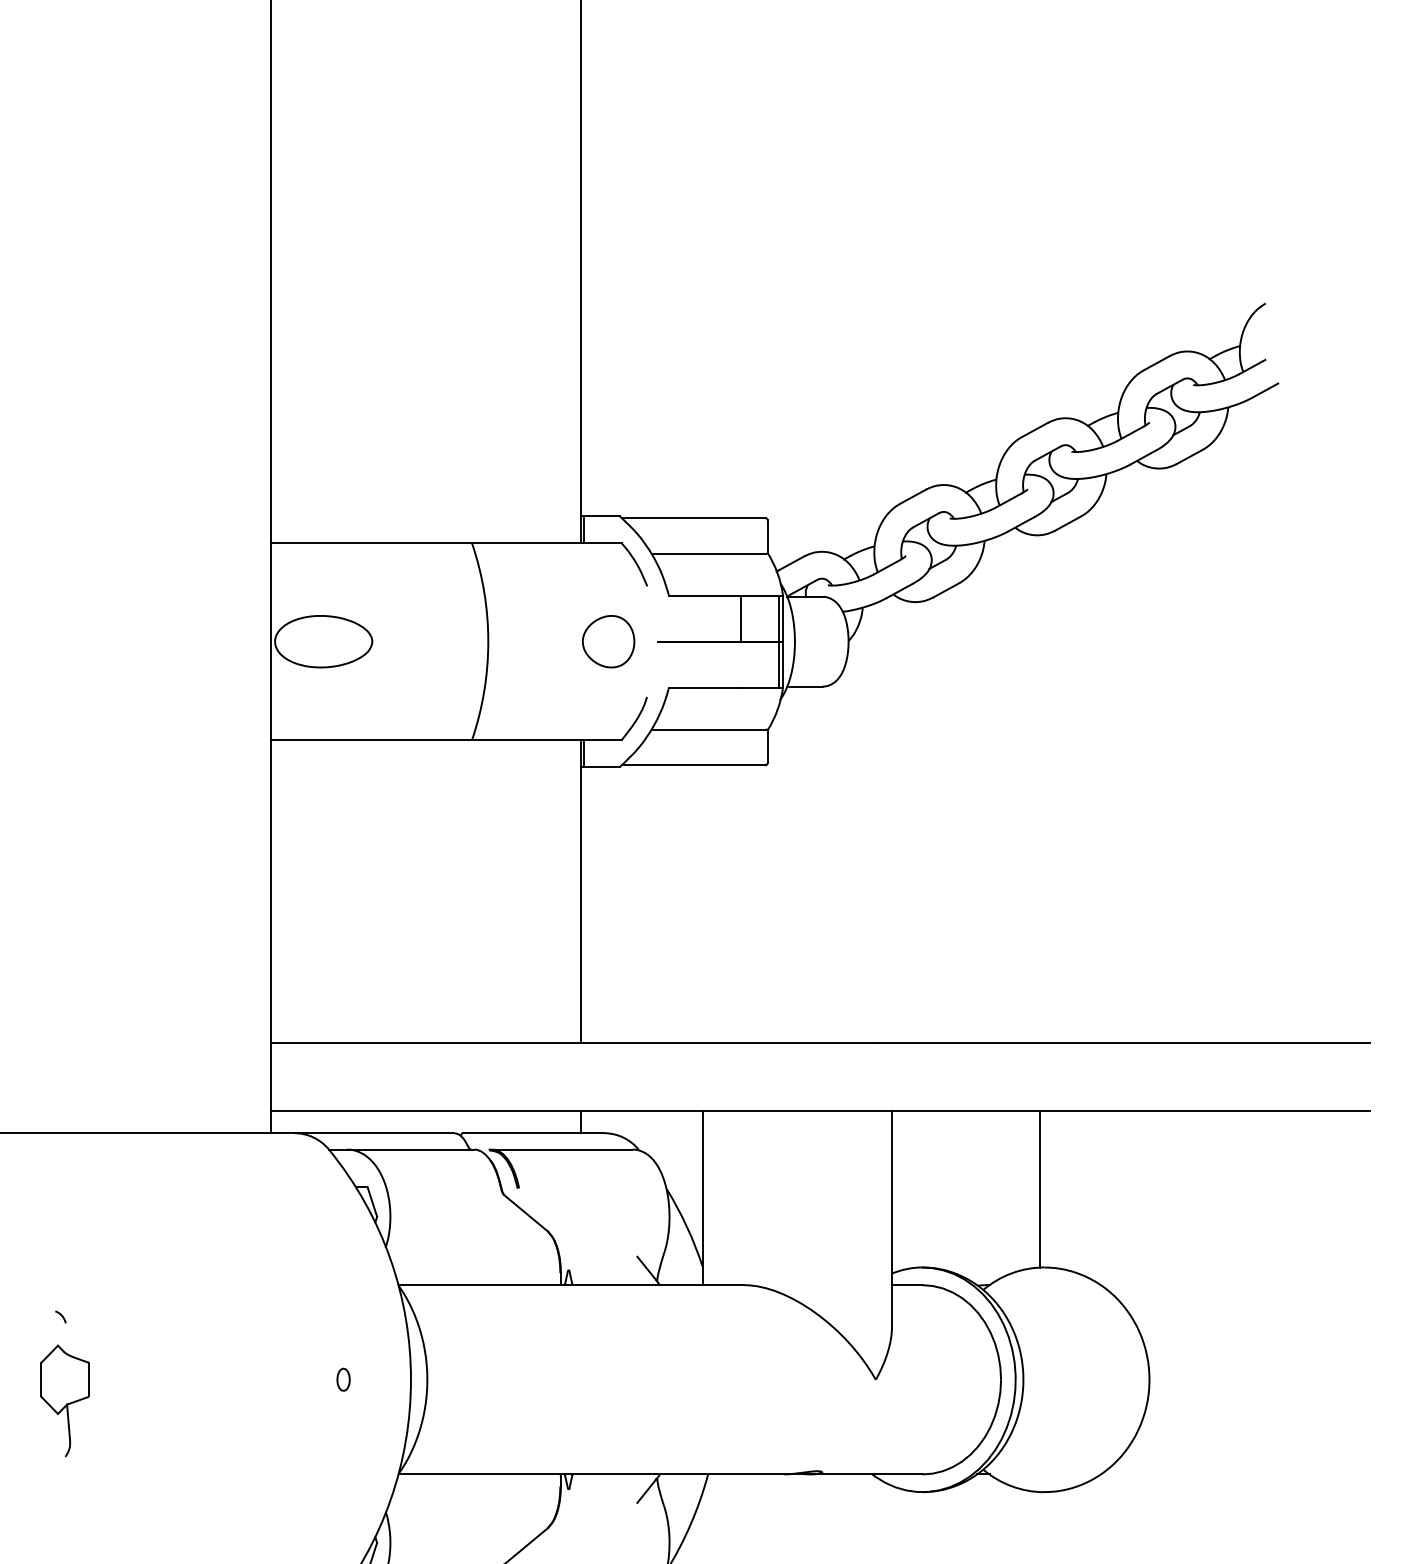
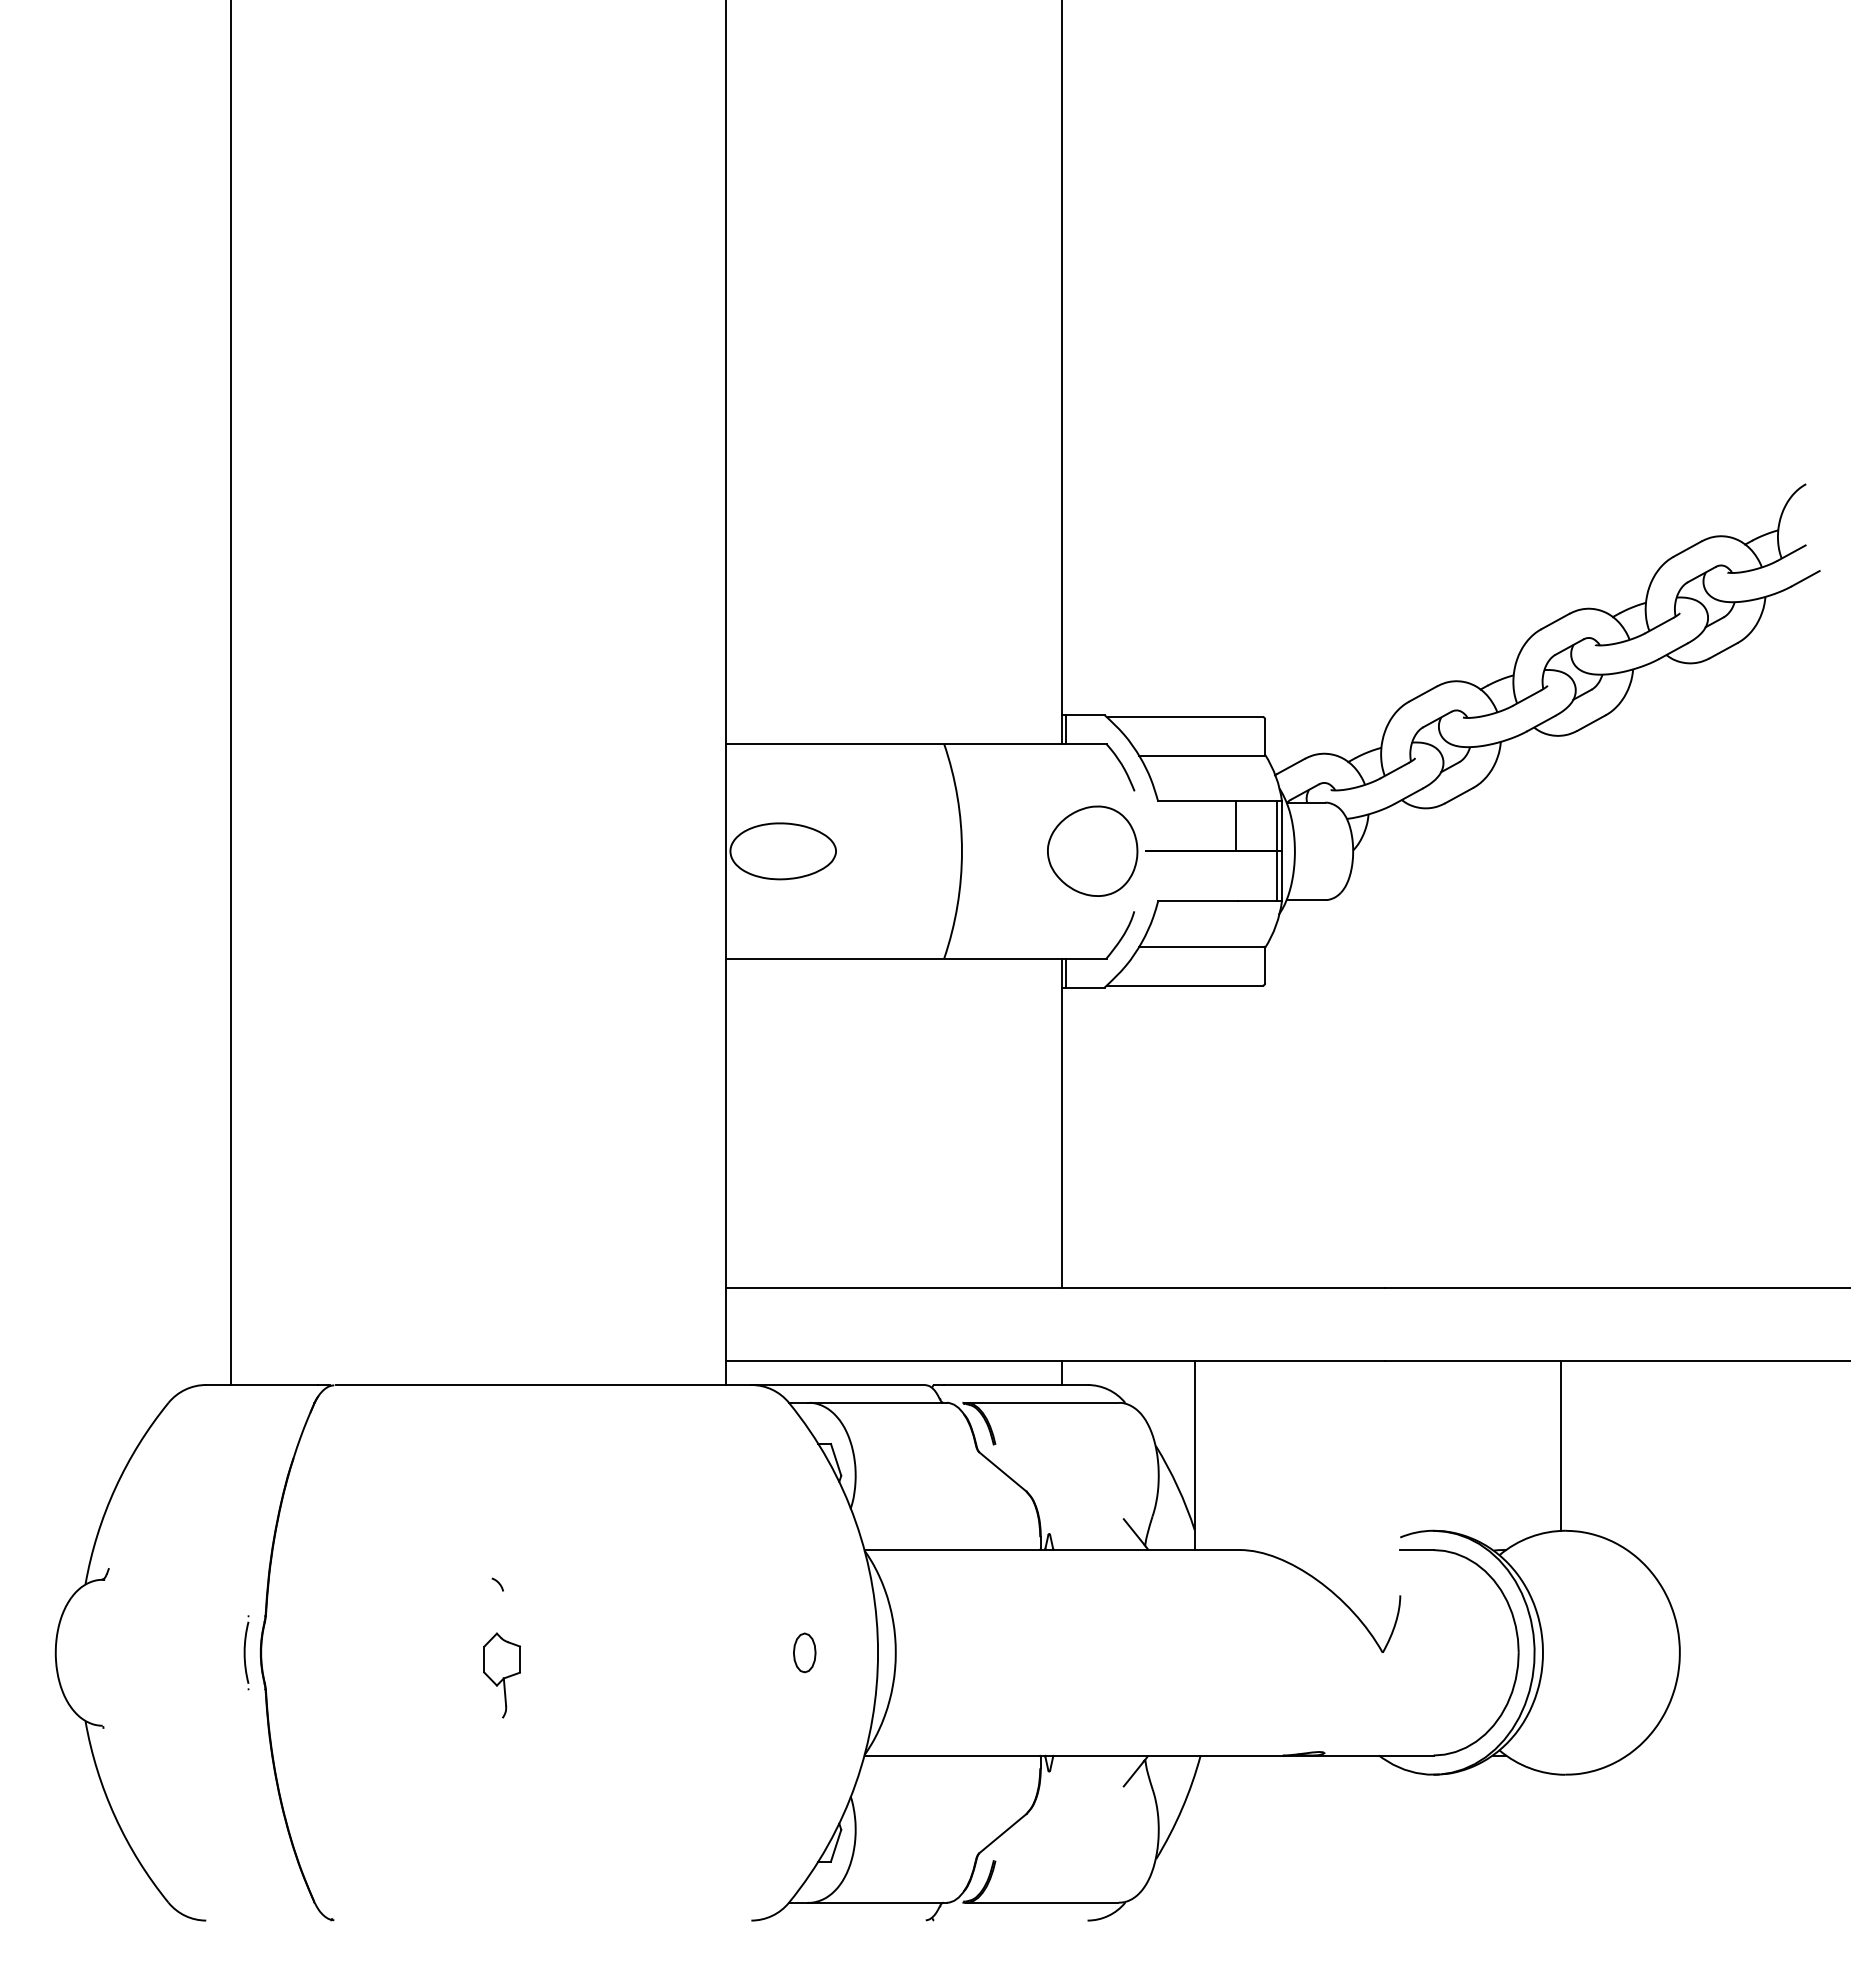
part: (608, 641) -> (1092, 851), size x1.6
line: (892, 1218) -> (1400, 1477), removed
part: (343, 1379) -> (804, 1652), size x1.6
part: (64, 1400) -> (501, 1675), size x0.7

